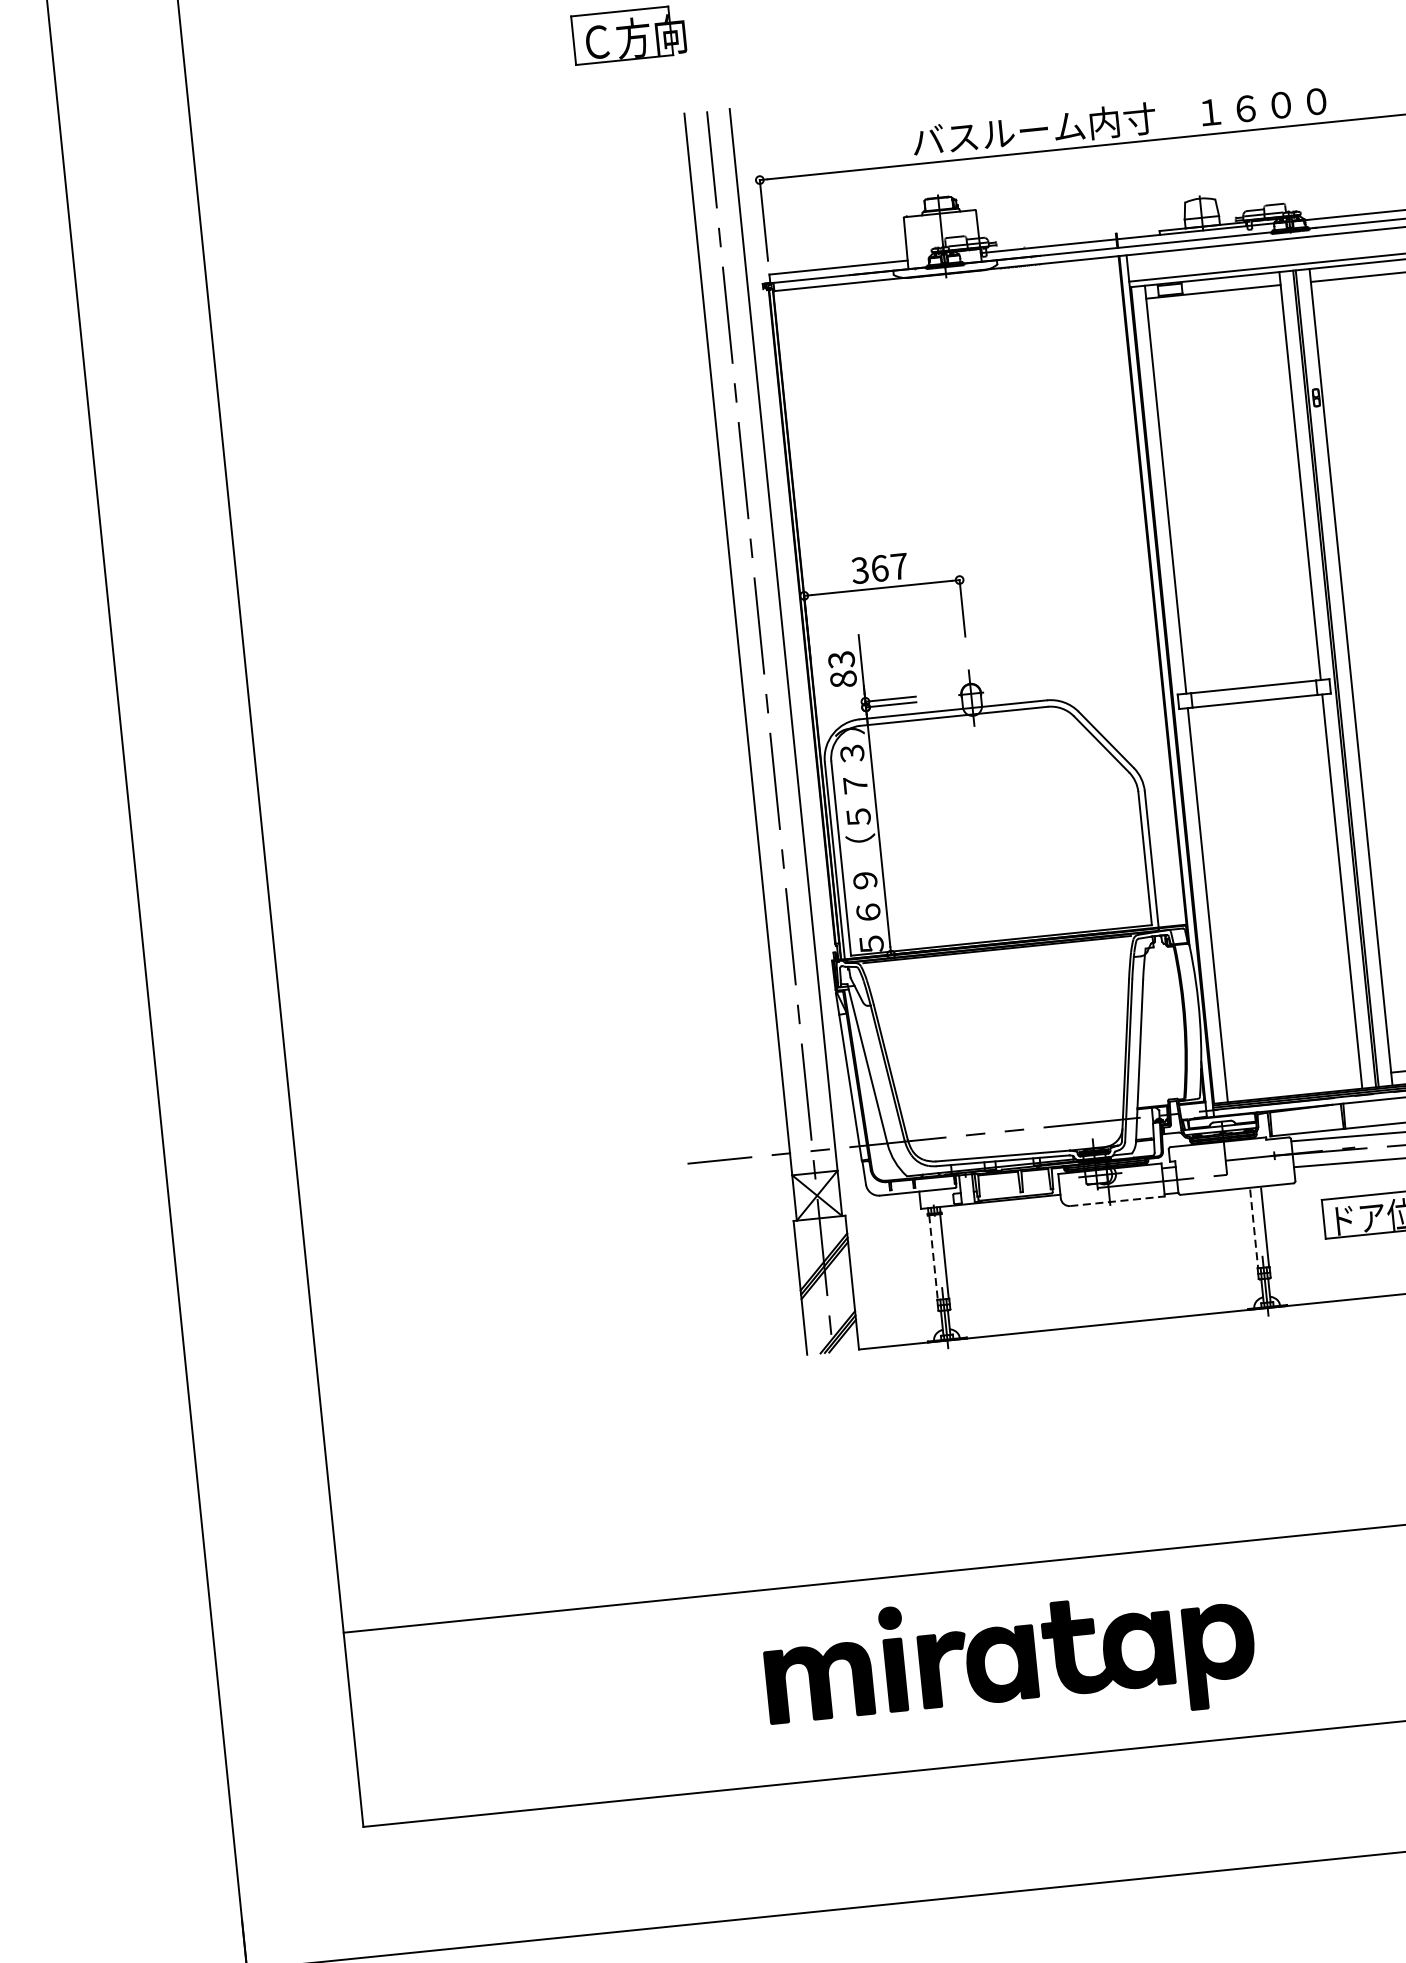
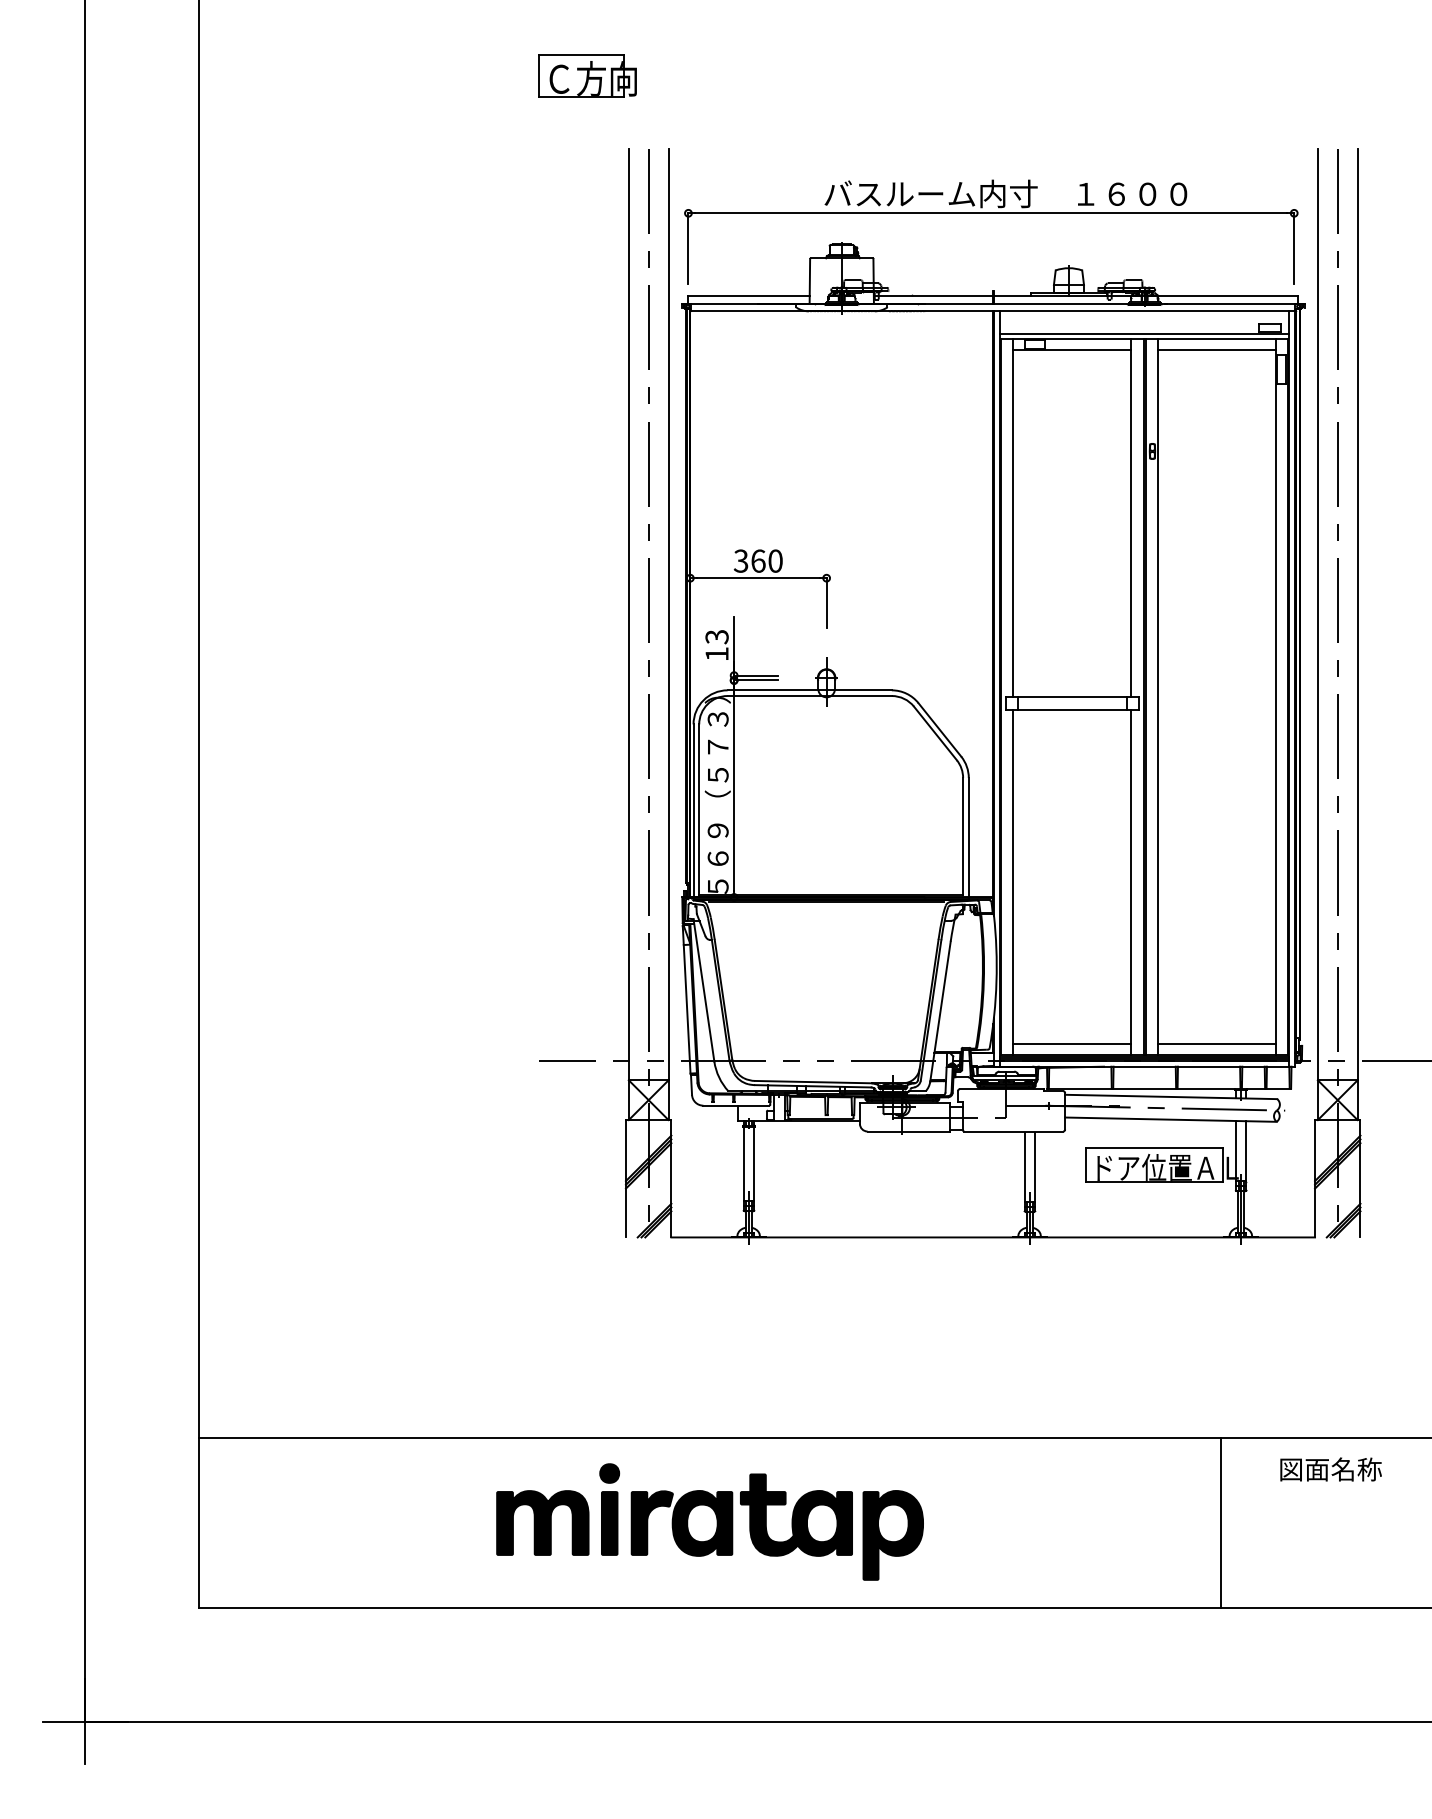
text: (899, 565) -> (775, 560), 367 -> 360
text: (842, 679) -> (716, 654), 83 -> 13
line: (1293, 1082) -> (1072, 1043), added
line: (1118, 1201) -> (909, 1131), dashed -> solid
line: (1254, 1228) -> (1025, 1167), dashed -> solid
line: (933, 1257) -> (744, 1164), dashed -> solid
part: (1009, 1661) -> (709, 1521), moved

